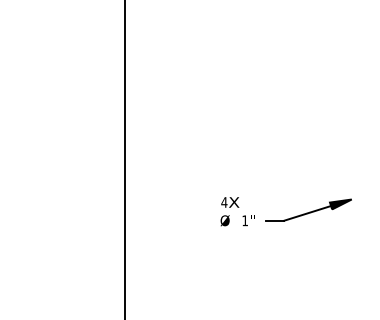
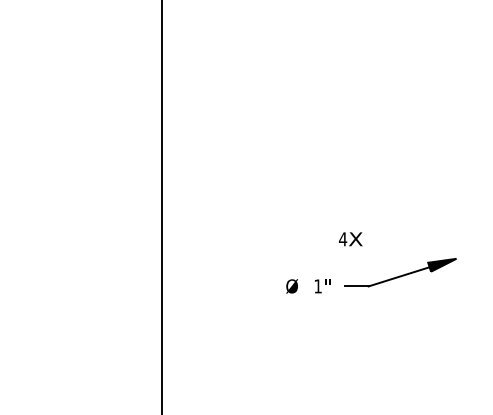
text: (230, 202) -> (351, 239), moved

